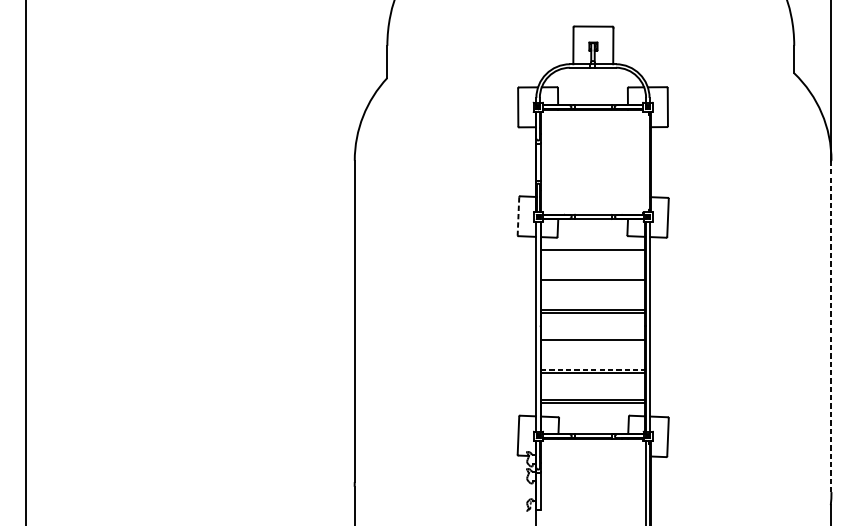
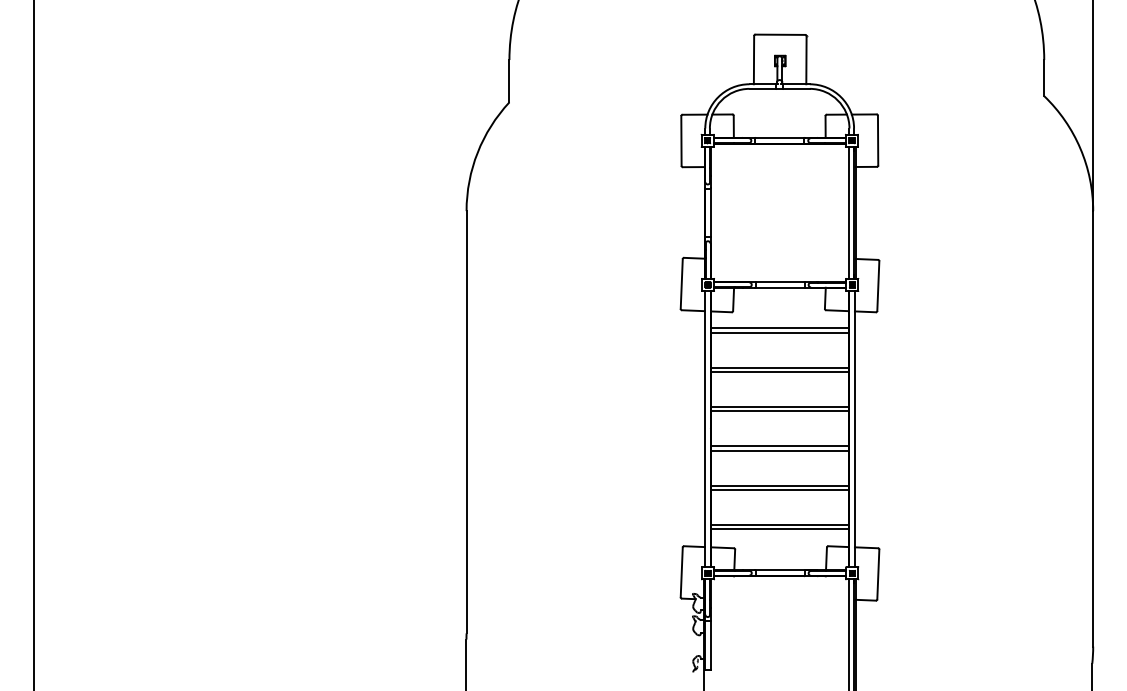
line: (646, 161) -> (849, 212), added
line: (518, 216) -> (681, 284), dashed -> solid
line: (592, 253) -> (779, 332), added
line: (592, 283) -> (779, 372), added
line: (831, 326) -> (1093, 428), dashed -> solid
line: (592, 342) -> (779, 450), added
line: (592, 369) -> (779, 485), dashed -> solid

